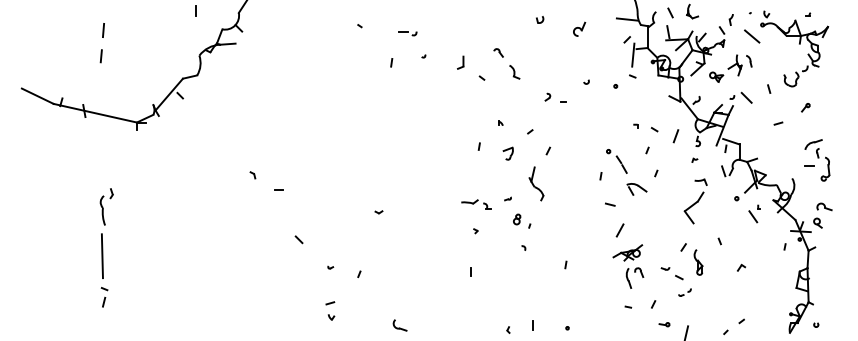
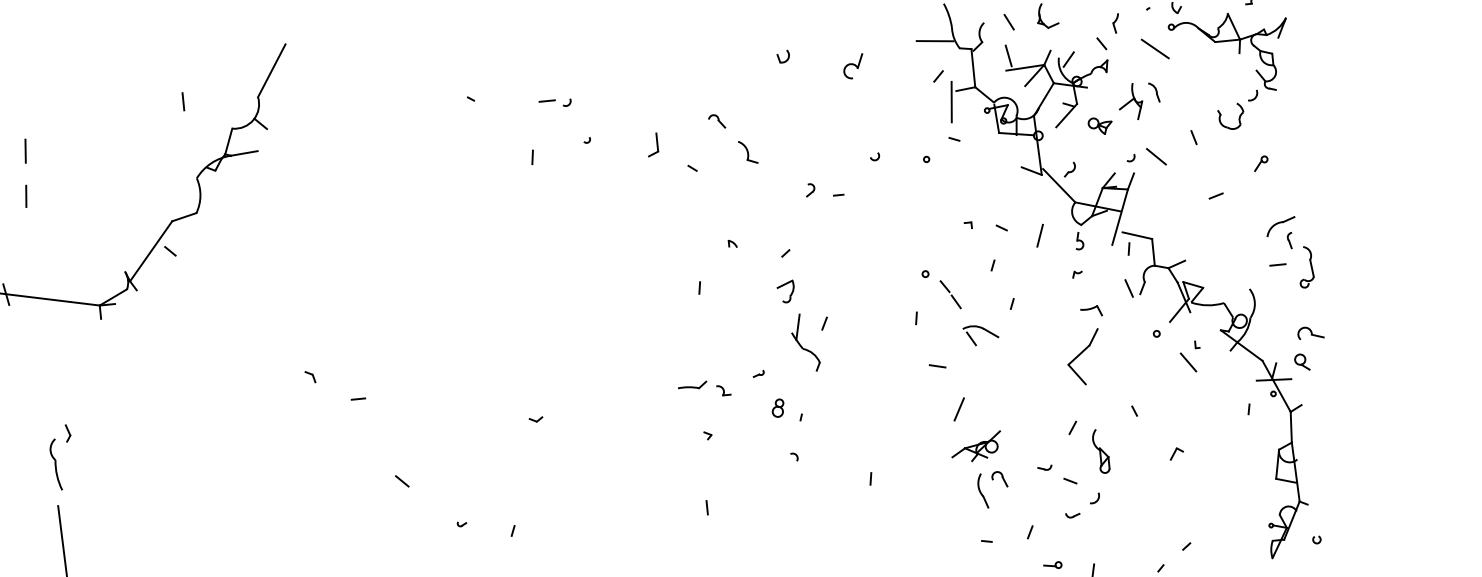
line: (548, 150) -> (824, 322), moved
part: (507, 153) -> (784, 291), moved
part: (684, 292) -> (1082, 506), size x1.67

